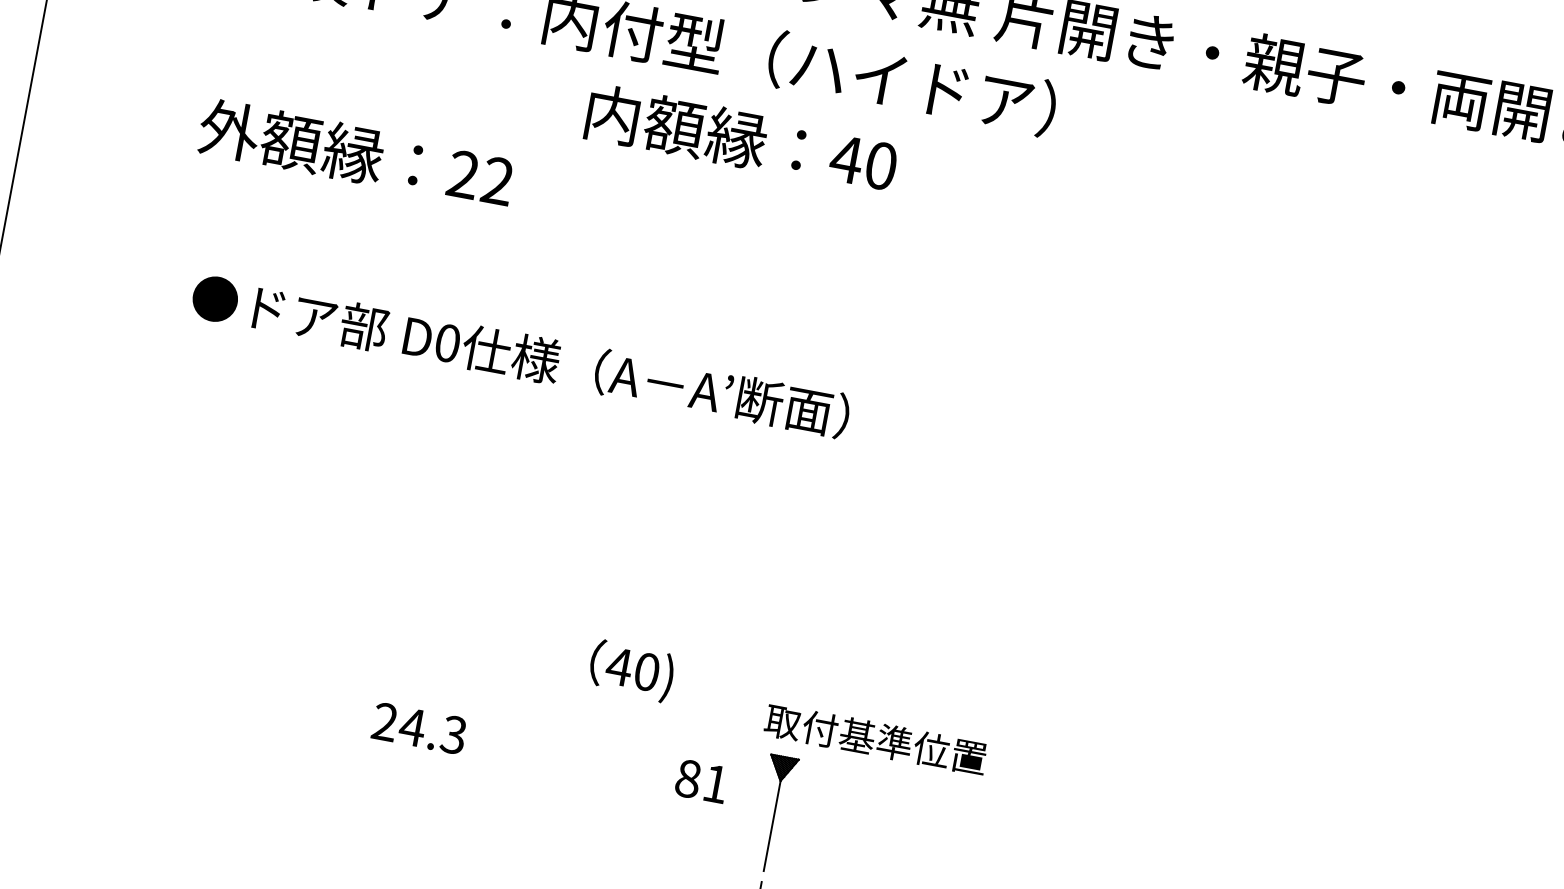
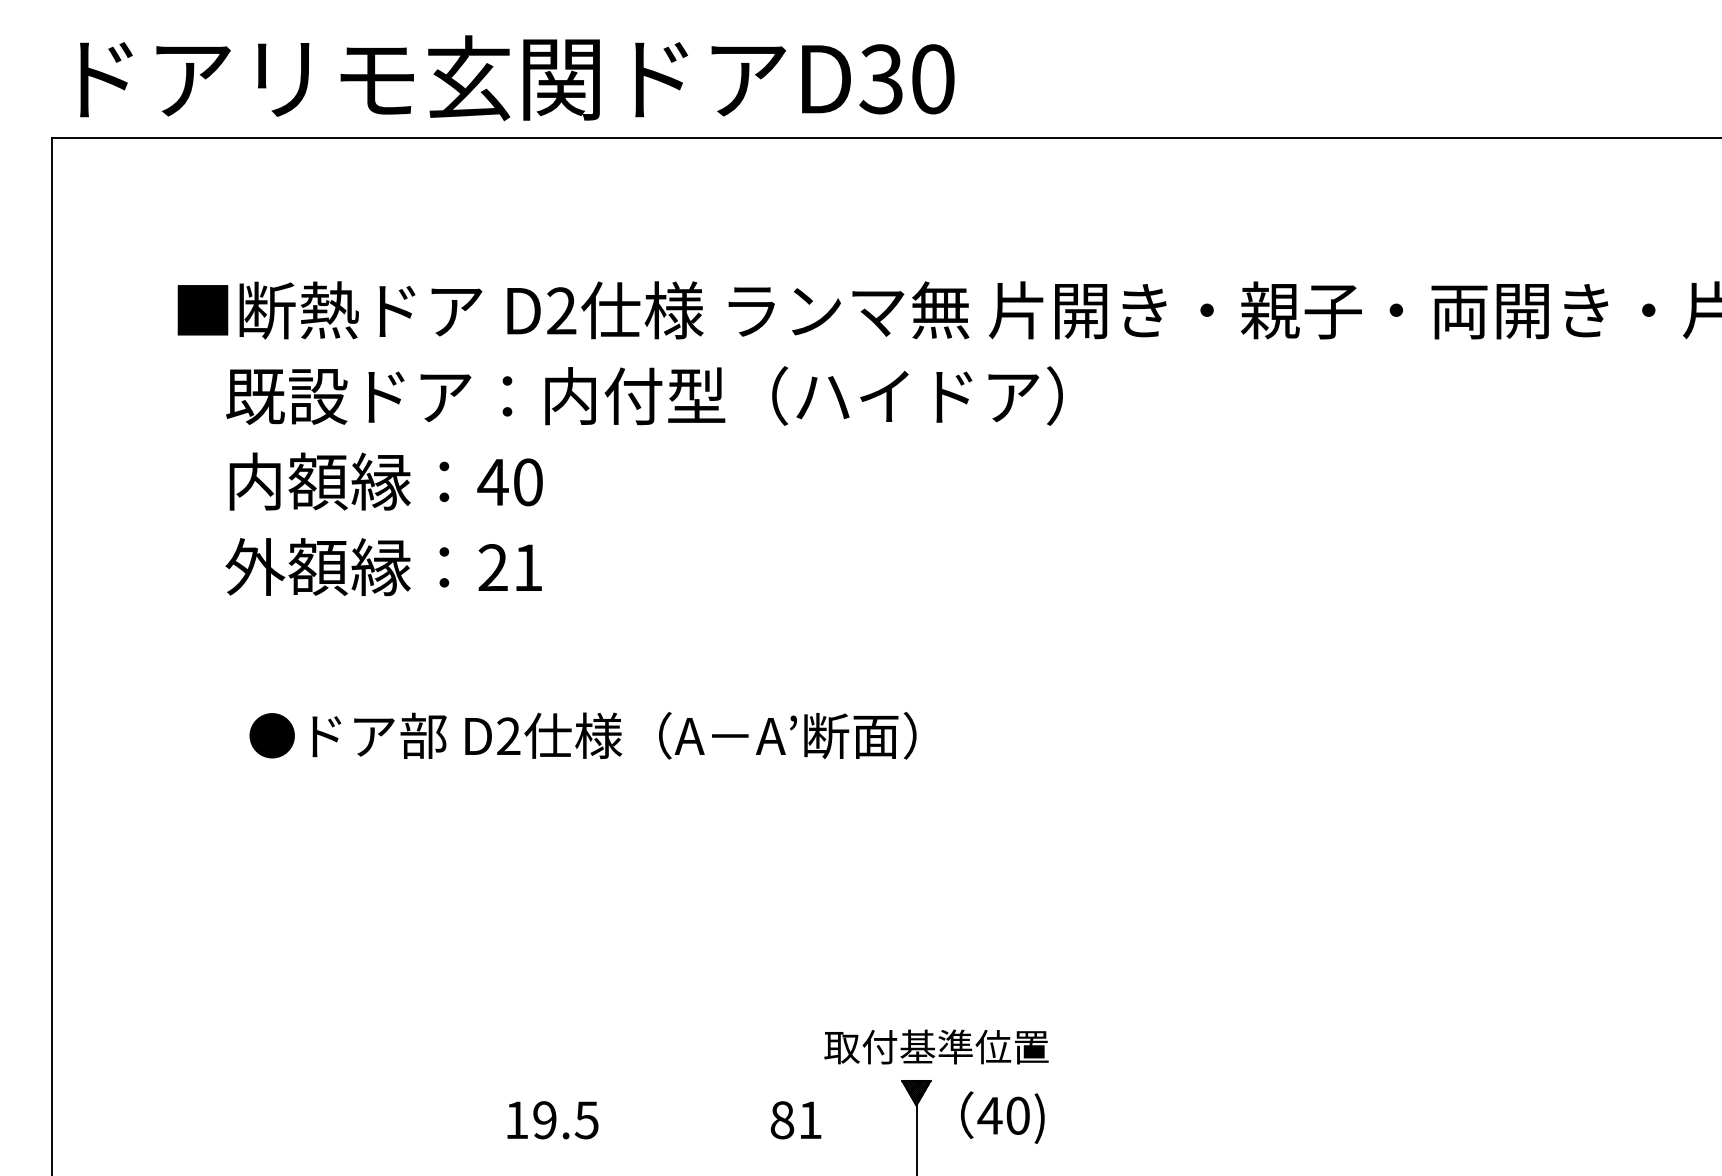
text: (741, 138) -> (385, 481), moved
text: (497, 180) -> (527, 567), 22 -> 21
text: (447, 343) -> (508, 736), D0 -> D2
text: (631, 670) -> (1002, 1117), moved
text: (419, 728) -> (551, 1120), 24.3 -> 19.5
text: (875, 738) -> (936, 1046), moved
text: (701, 781) -> (795, 1120), moved

